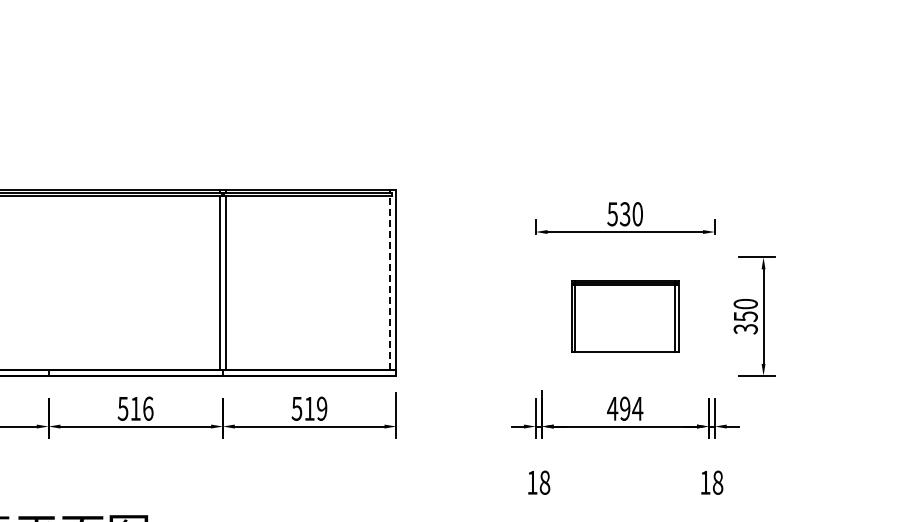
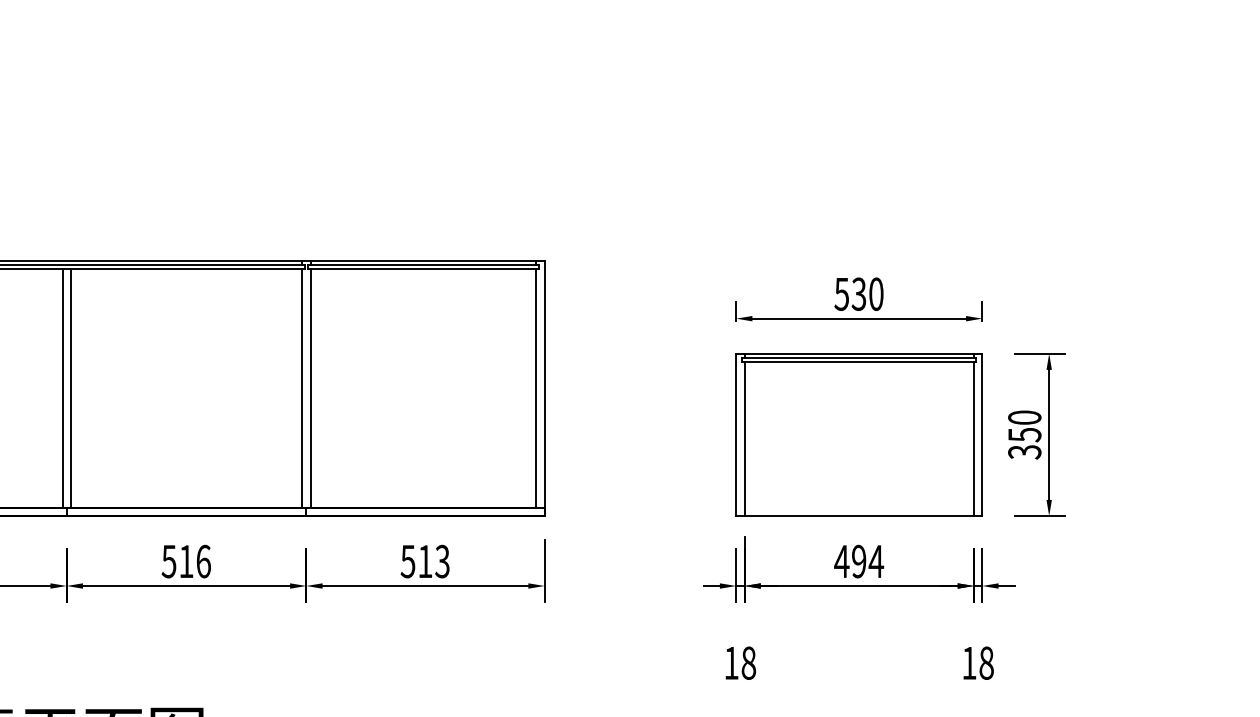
line: (45, 282) -> (62, 388), added
line: (51, 282) -> (70, 388), added
line: (390, 282) -> (536, 388), dashed -> solid
part: (625, 316) -> (859, 434), size x1.67
text: (321, 408) -> (441, 561), 519 -> 513

